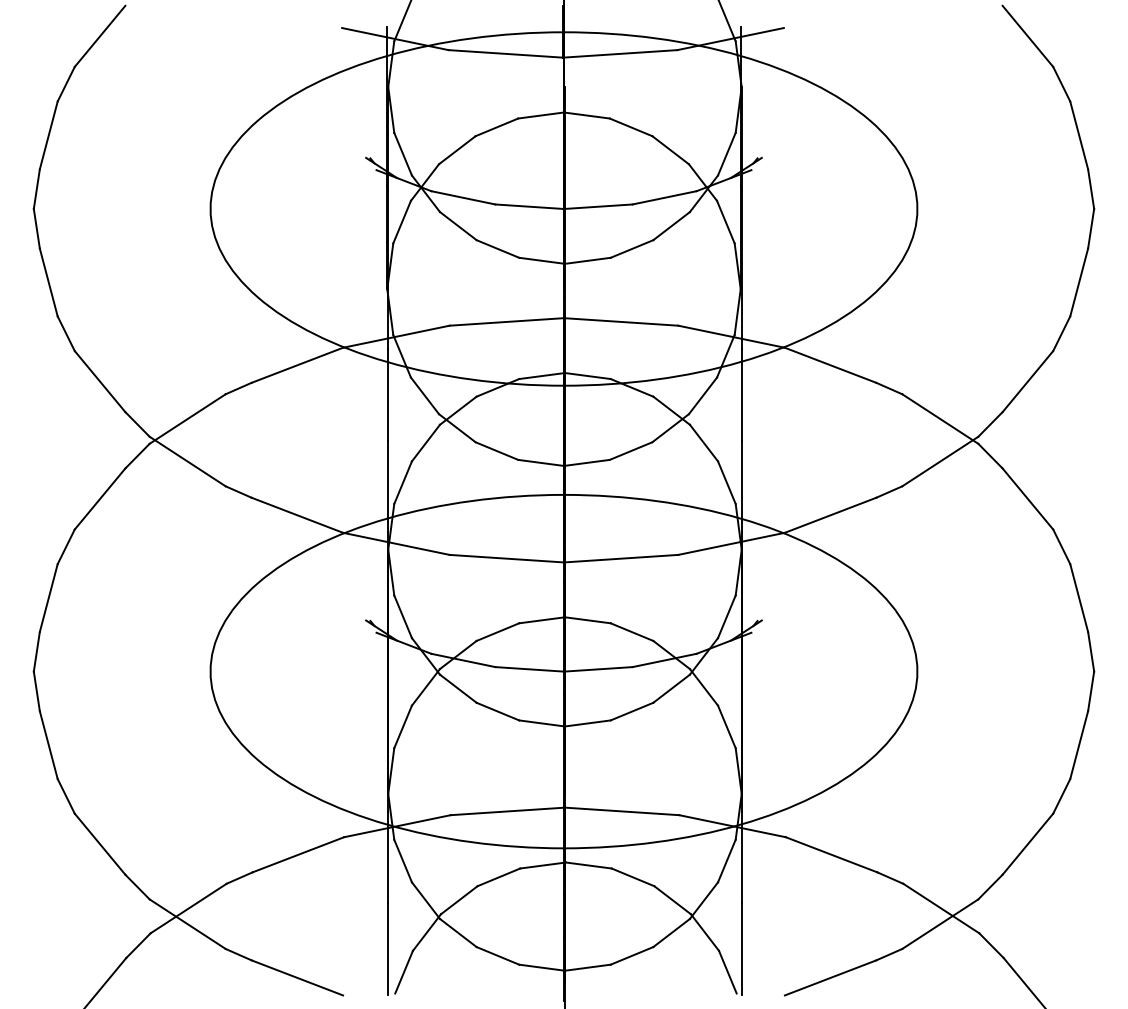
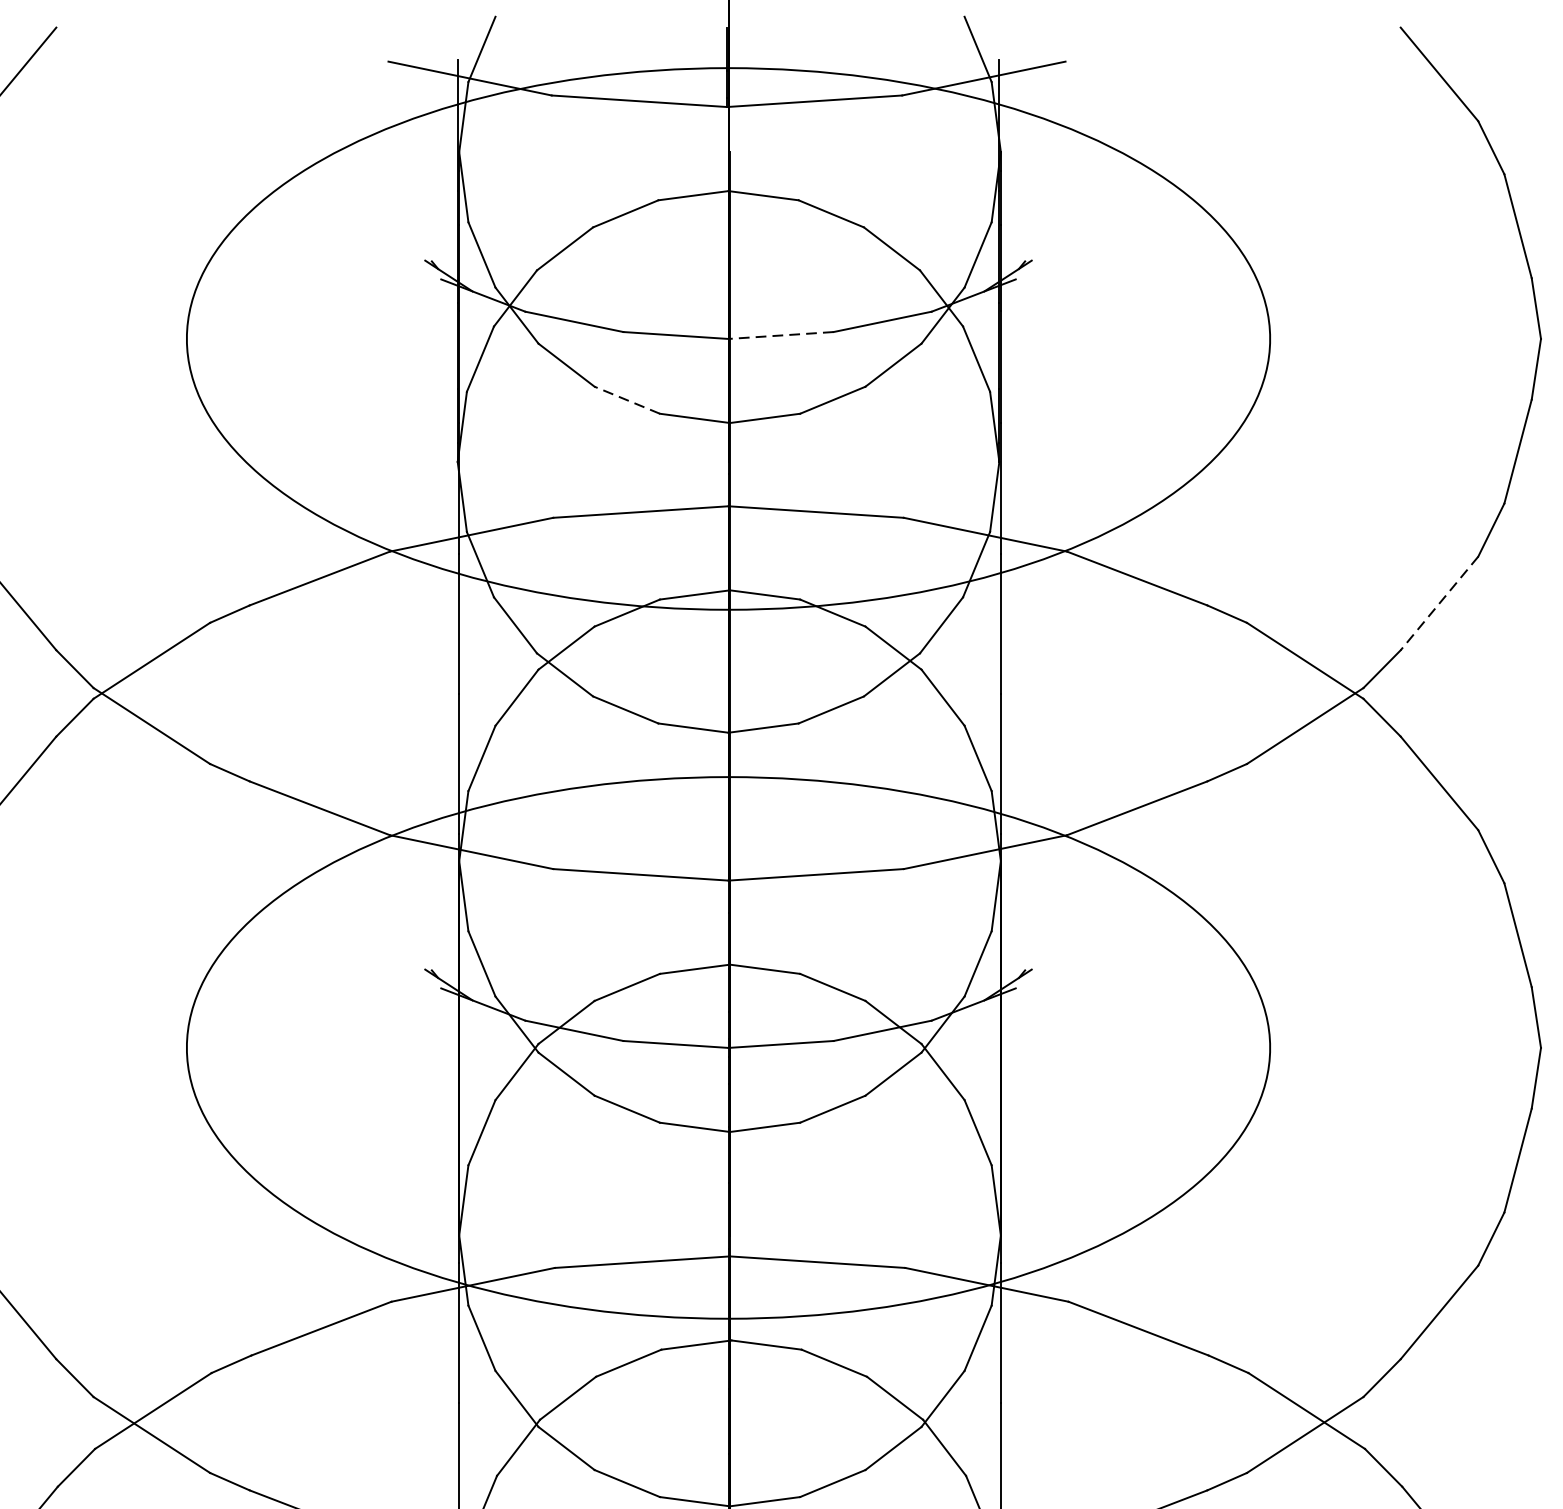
line: (597, 206) -> (779, 335), solid -> dashed
line: (497, 248) -> (626, 399), solid -> dashed
line: (1027, 381) -> (1438, 603), solid -> dashed

